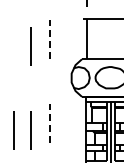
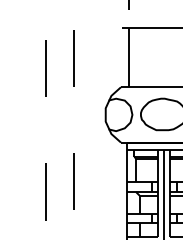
line: (50, 39) -> (74, 58), dashed -> solid
line: (50, 122) -> (74, 180), dashed -> solid
line: (13, 130) -> (20, 192), removed

